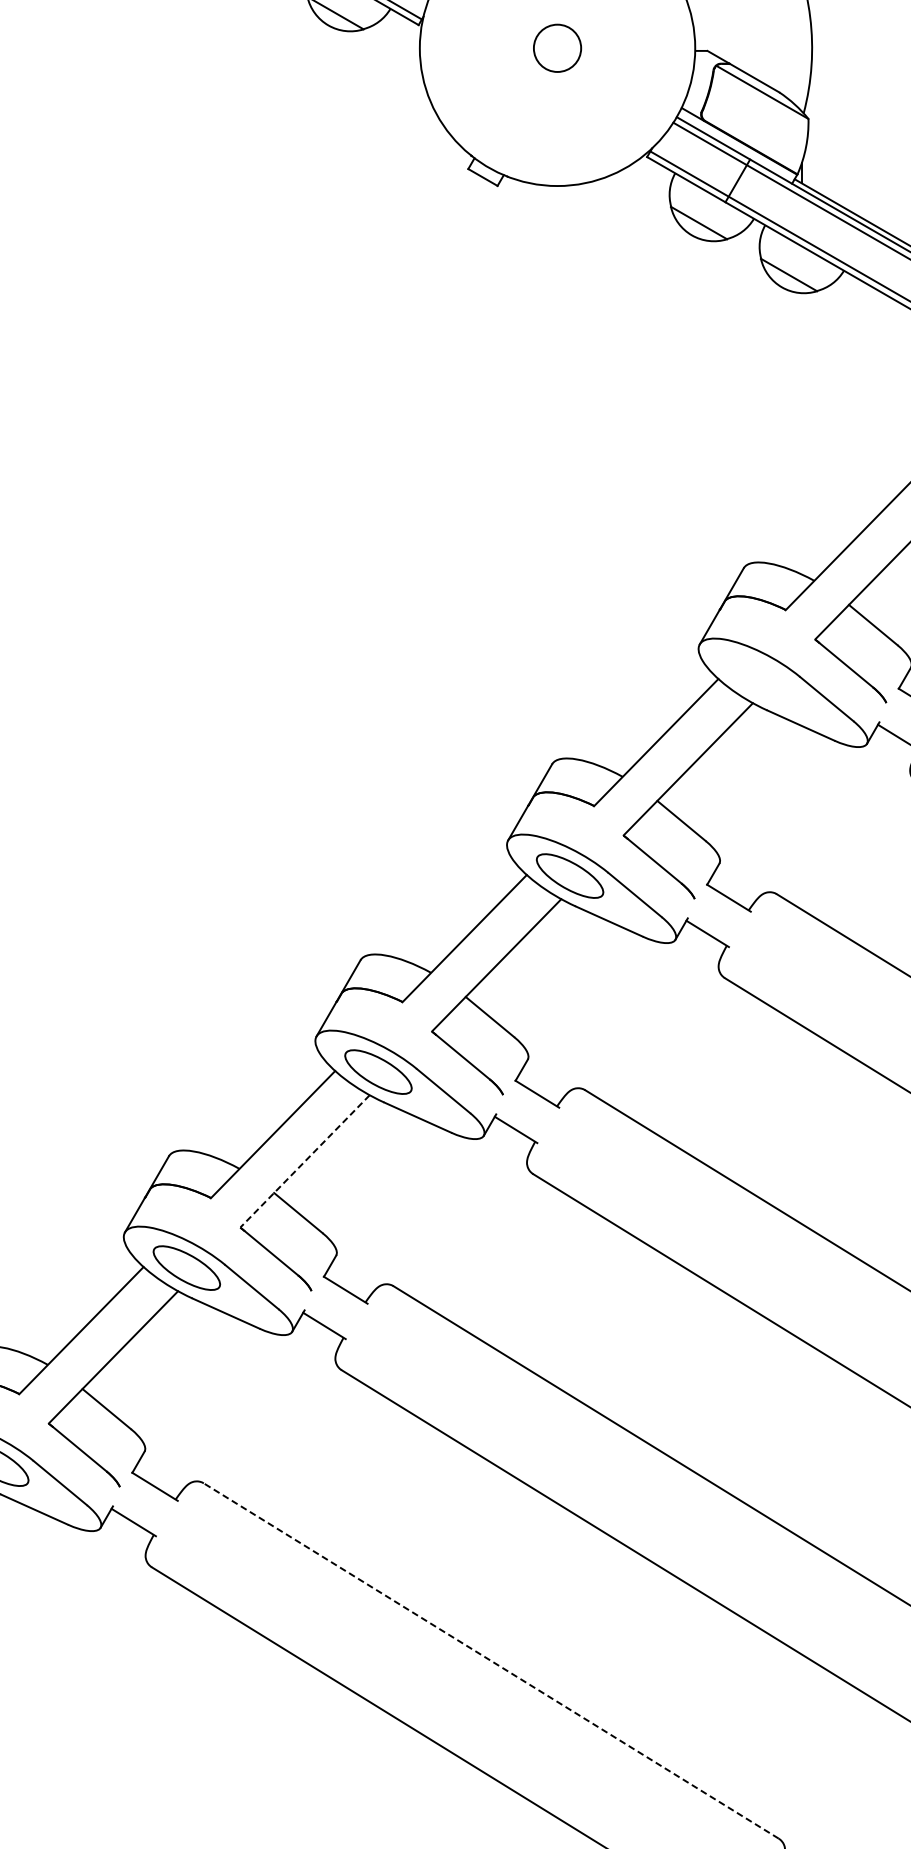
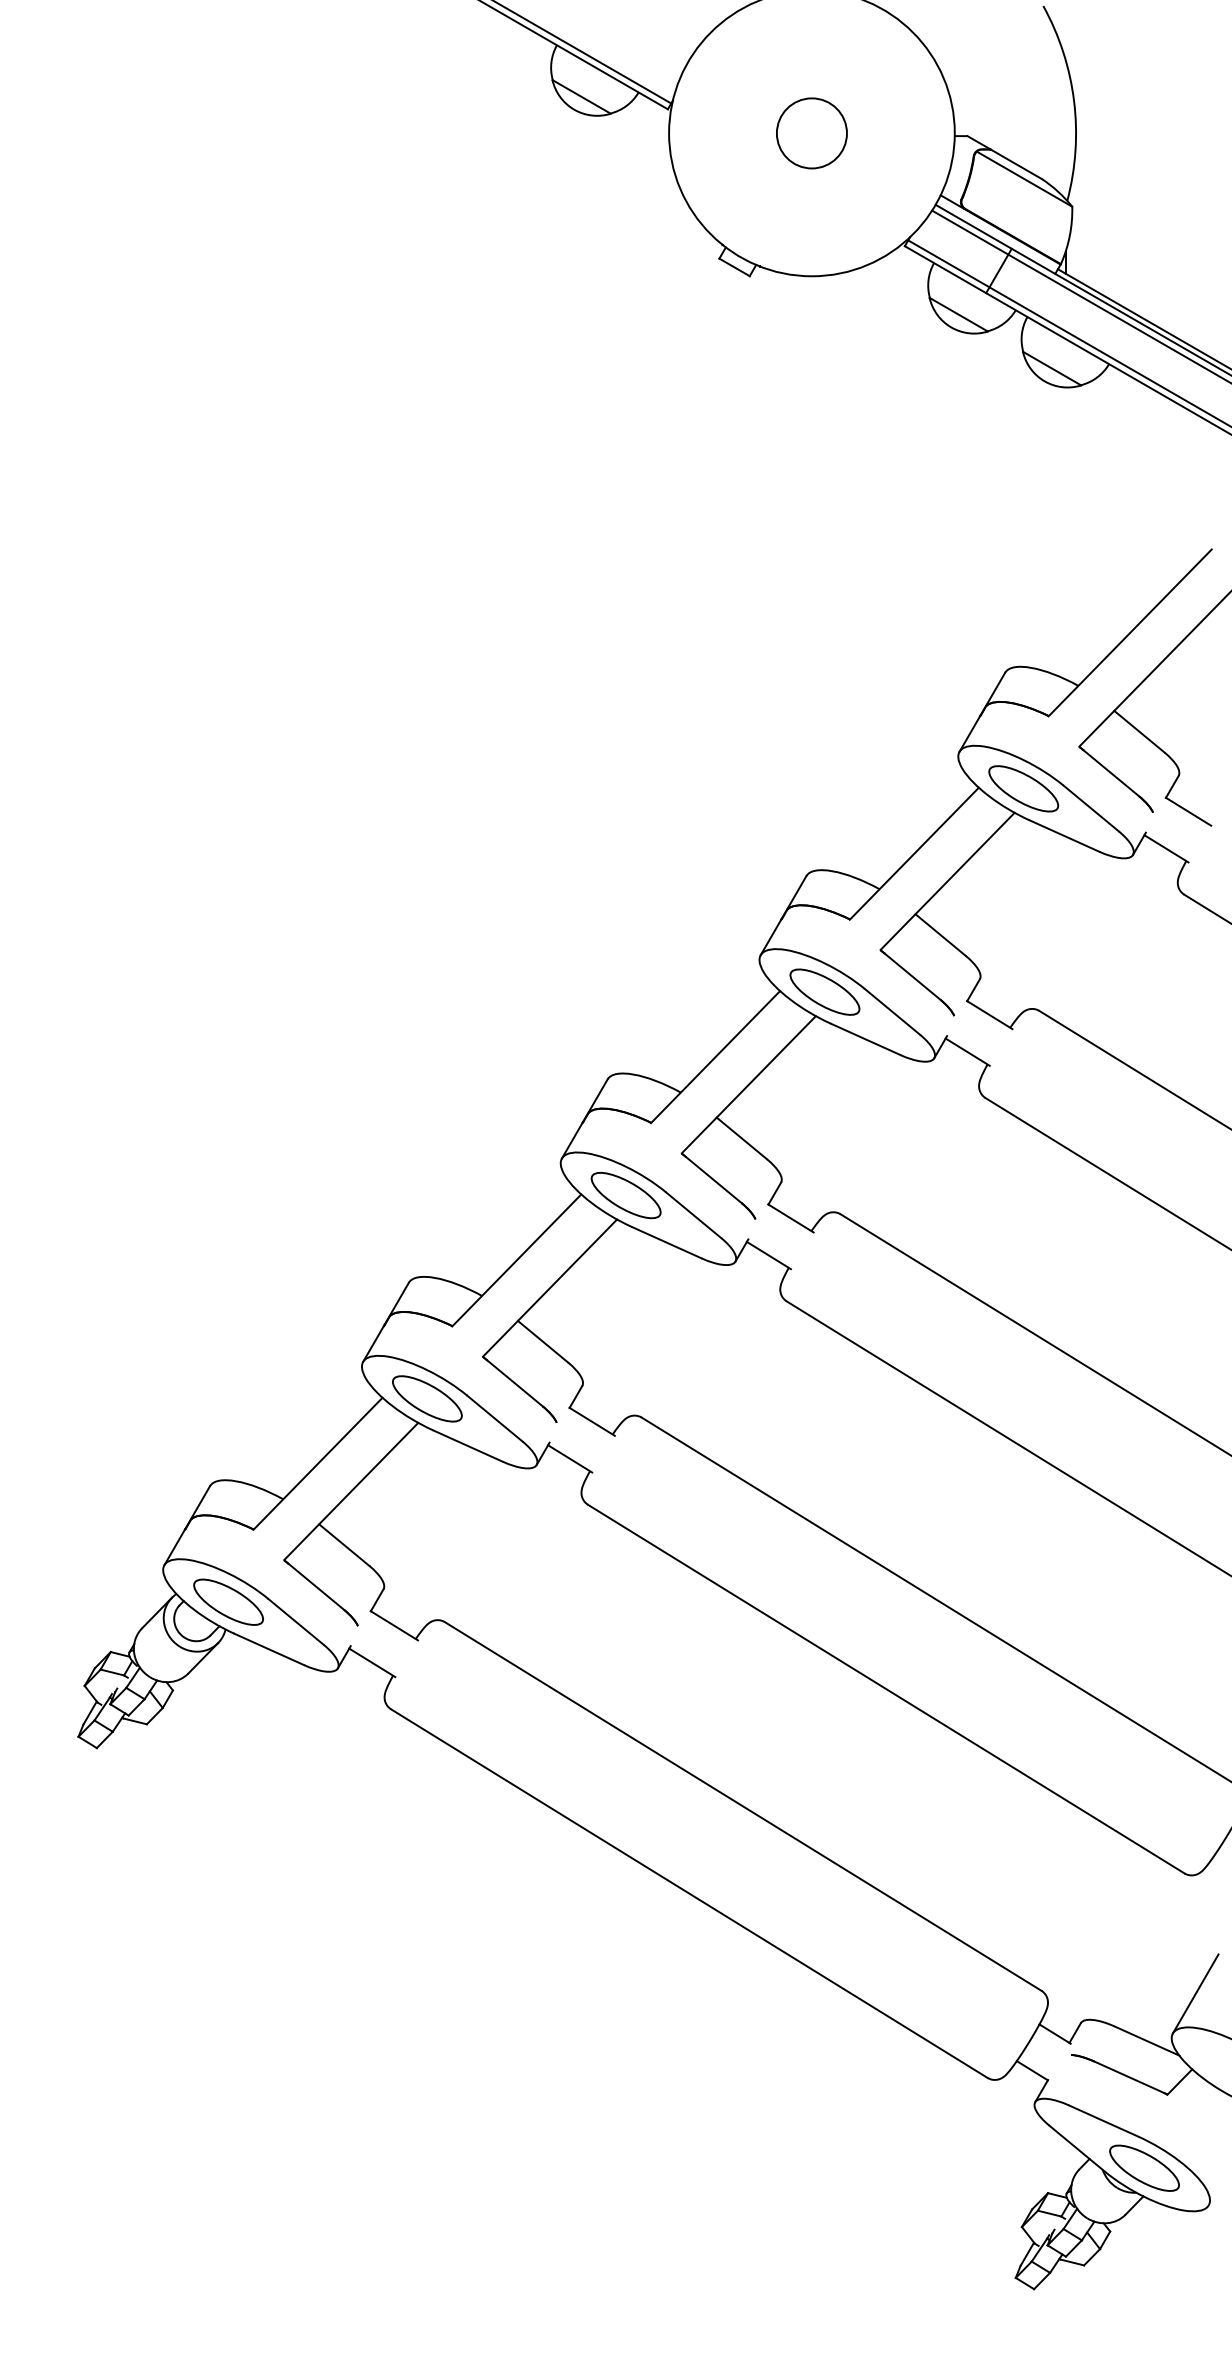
circle: (557, 48) -> (811, 133), size x1.43
part: (761, 679) -> (1023, 788), added
line: (305, 1161) -> (550, 1288), dashed -> solid
line: (491, 1661) -> (743, 1806), dashed -> solid

